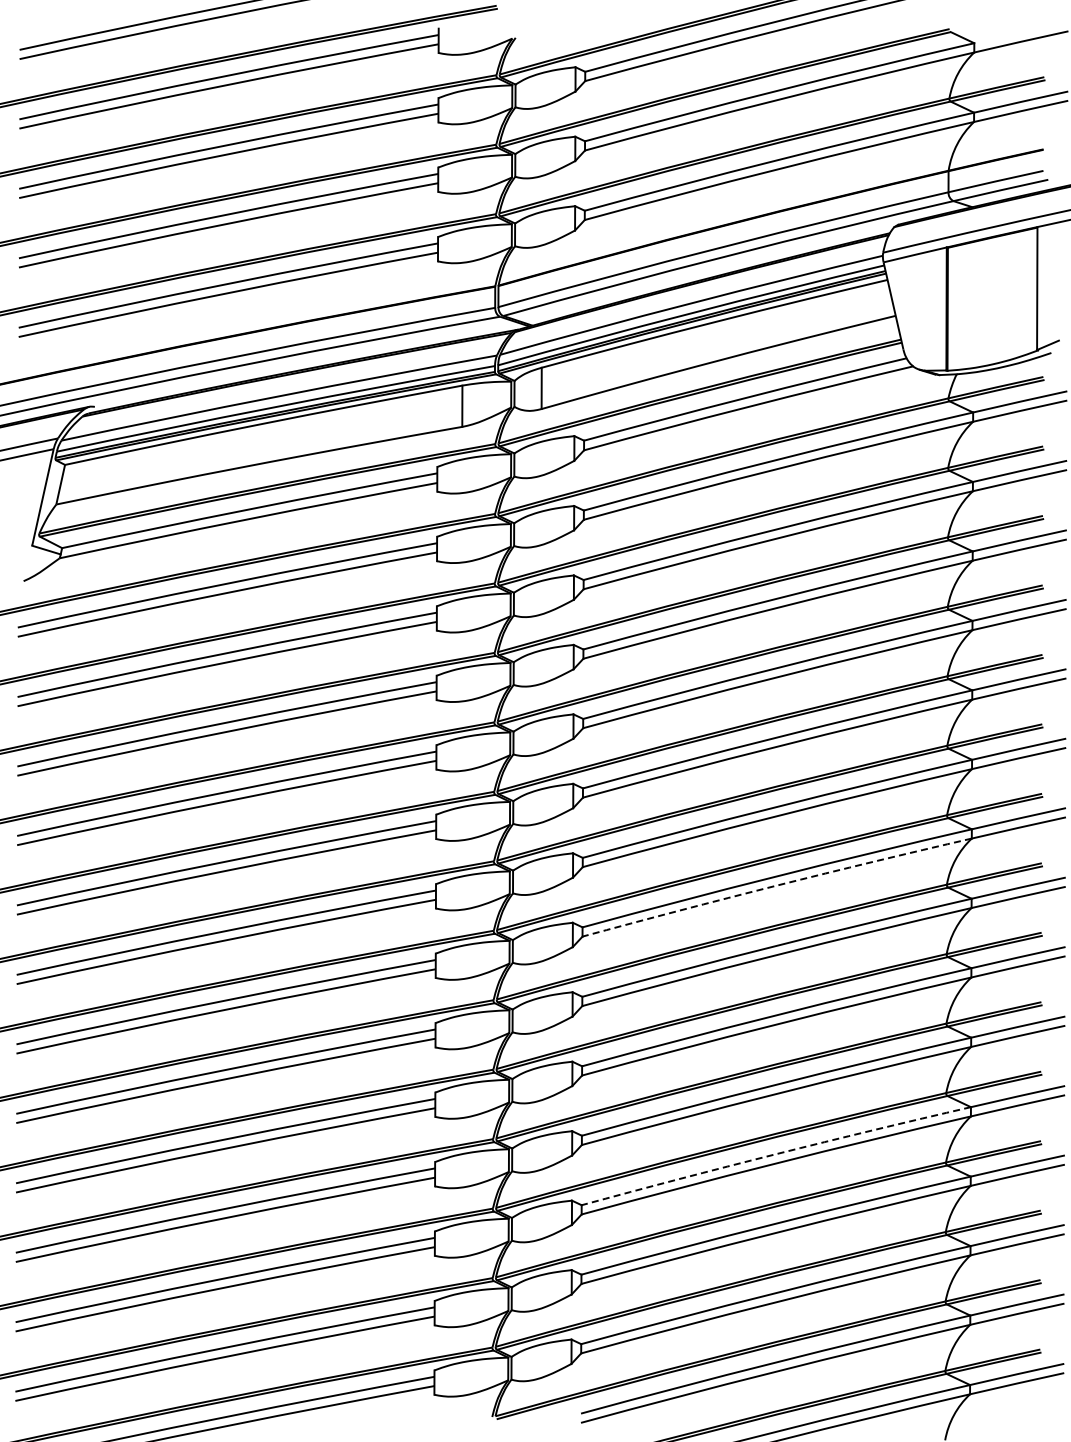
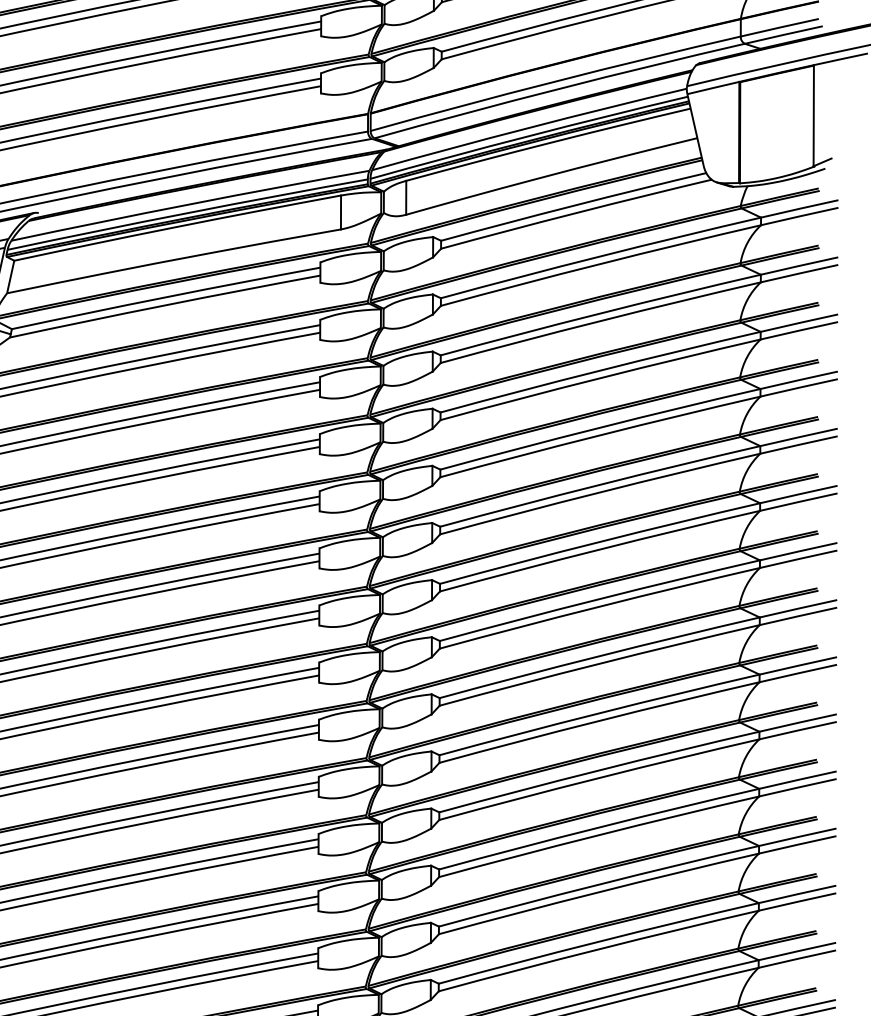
arc: (776, 885) -> (599, 606), dashed -> solid
arc: (775, 1154) -> (598, 827), dashed -> solid

